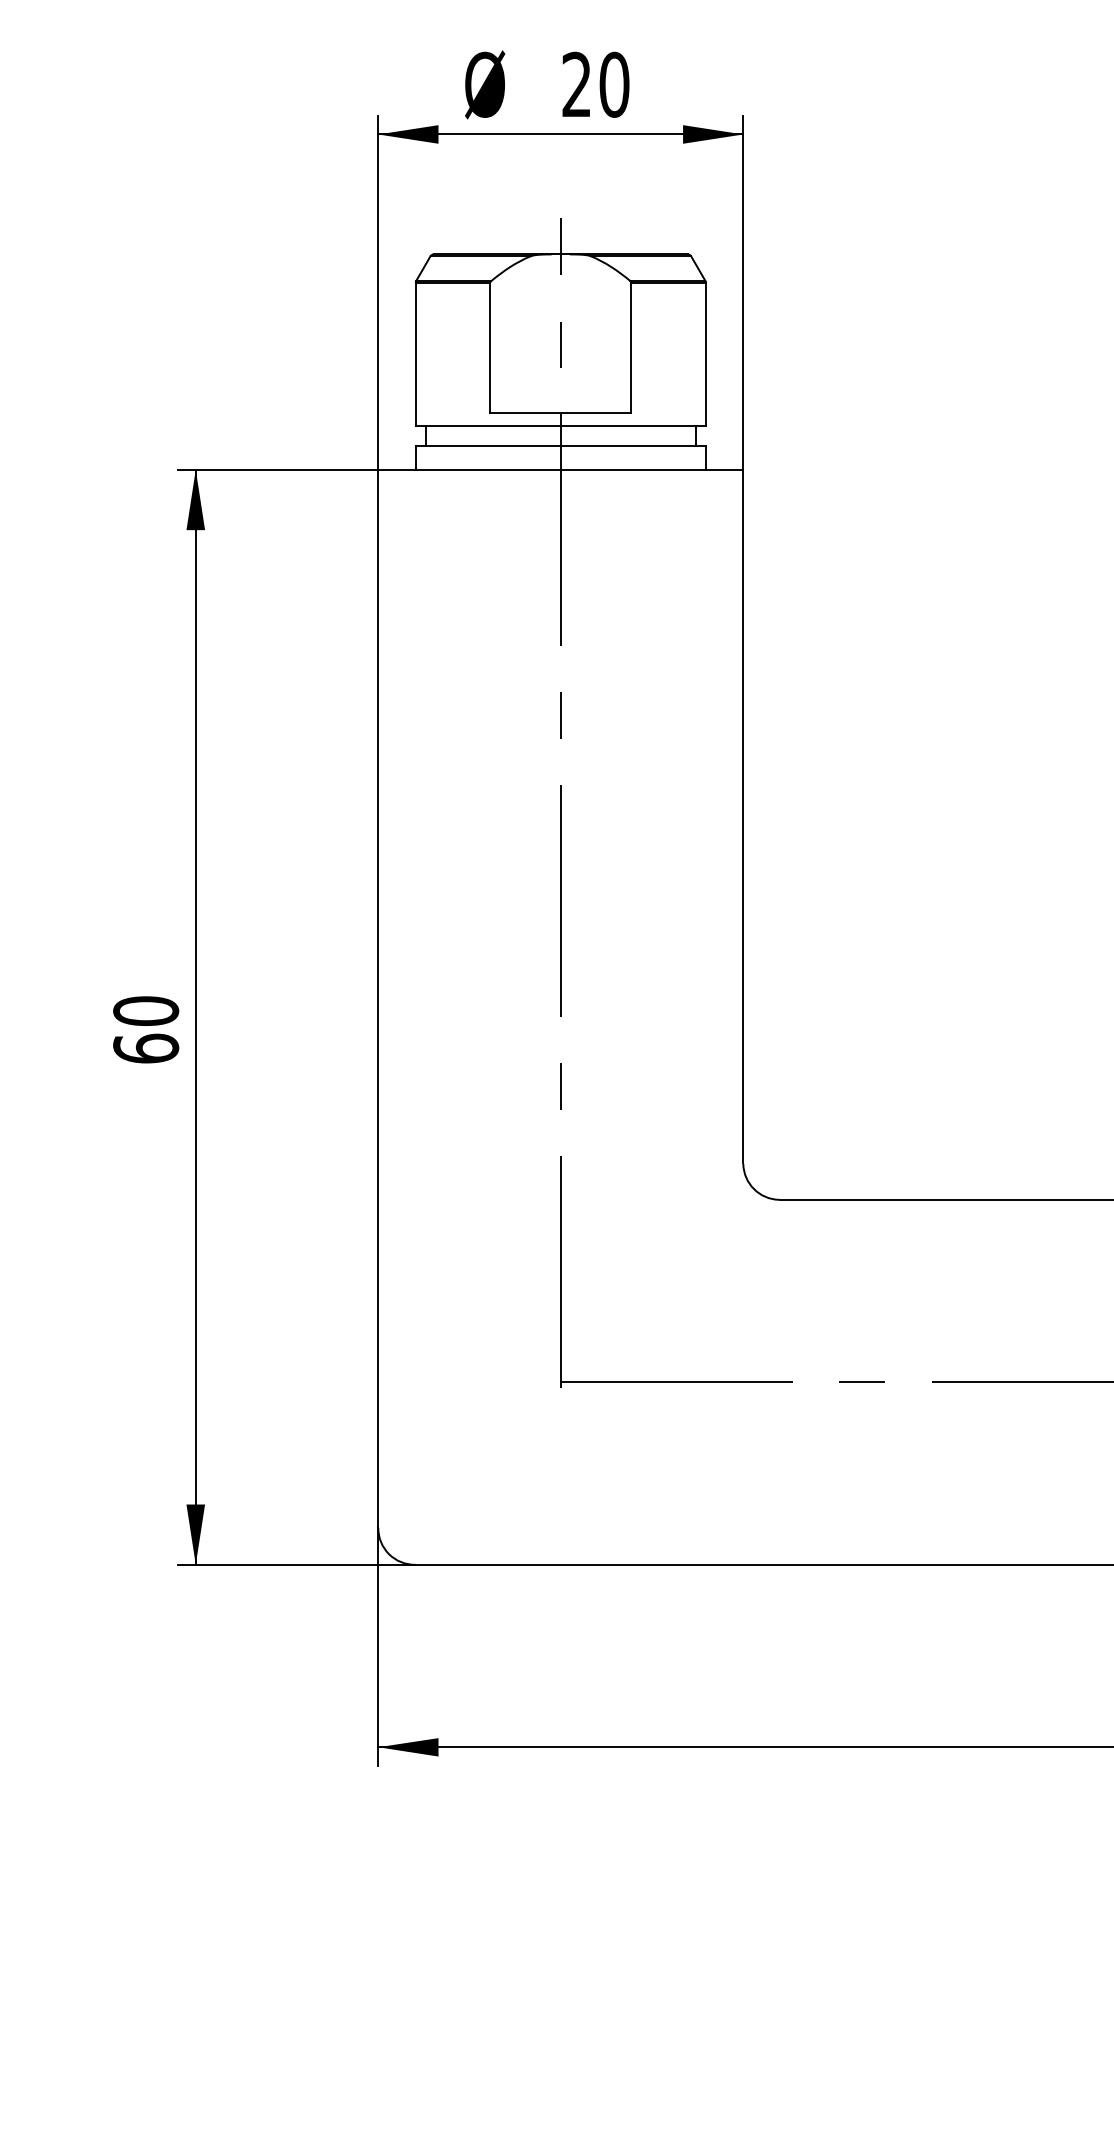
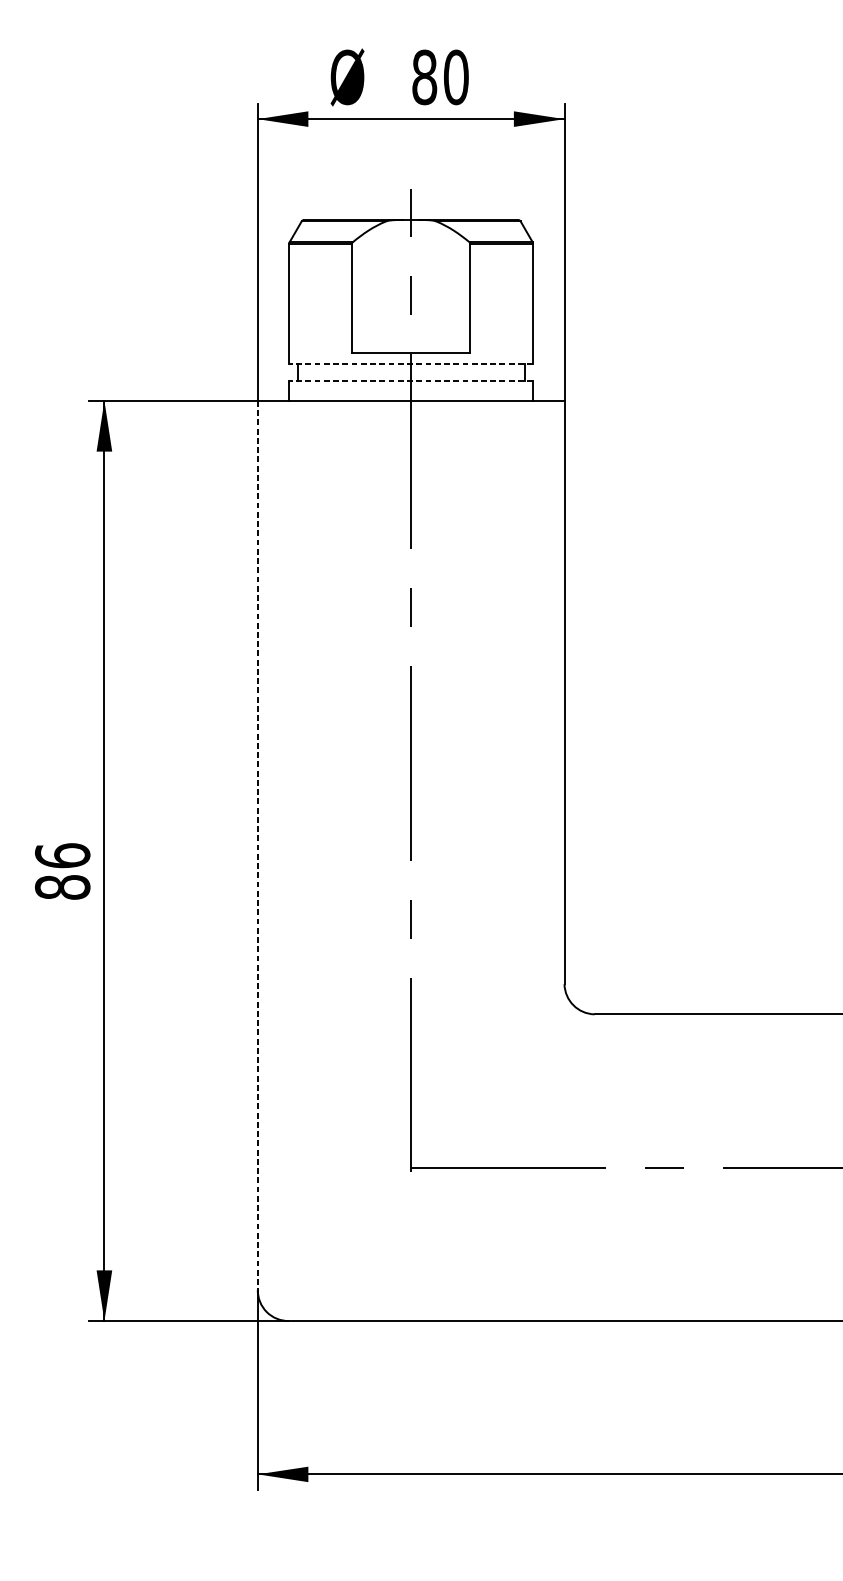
text: (576, 84) -> (424, 77), 20 -> 80
line: (560, 426) -> (410, 364), solid -> dashed
line: (560, 446) -> (410, 381), solid -> dashed
line: (378, 999) -> (257, 846), solid -> dashed
text: (146, 1029) -> (63, 871), 60 -> 86

